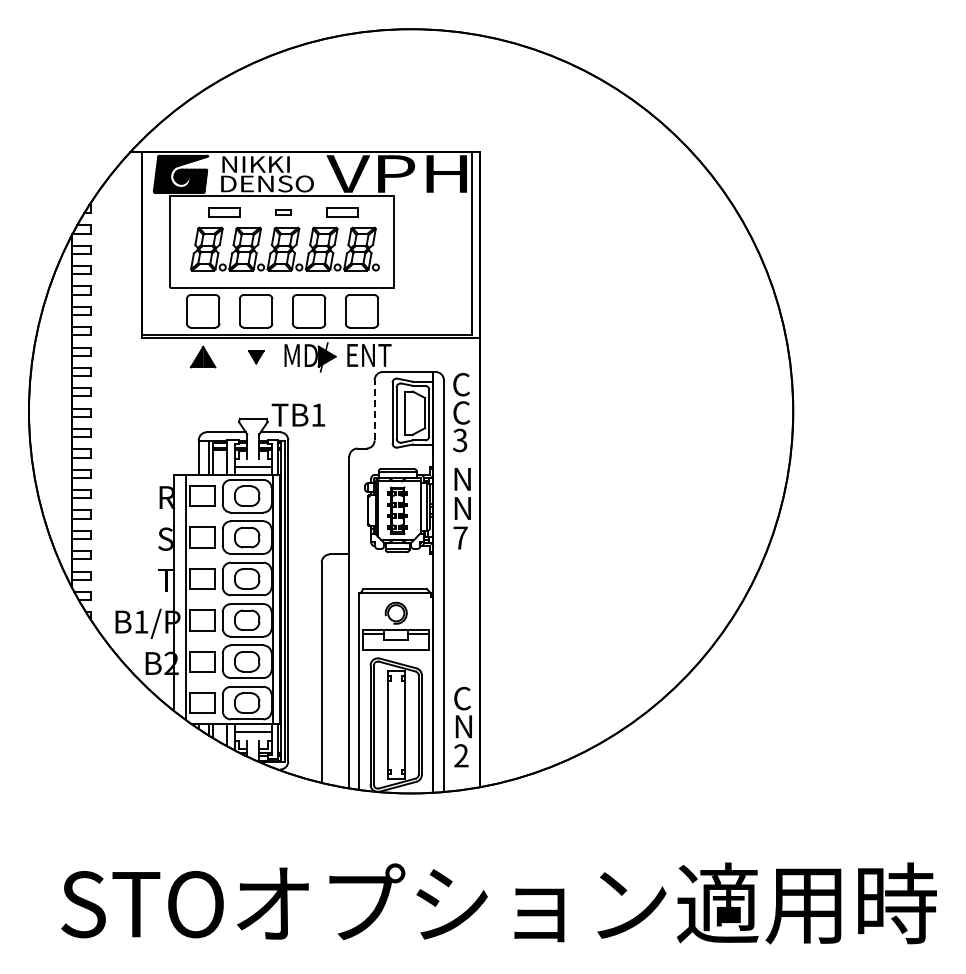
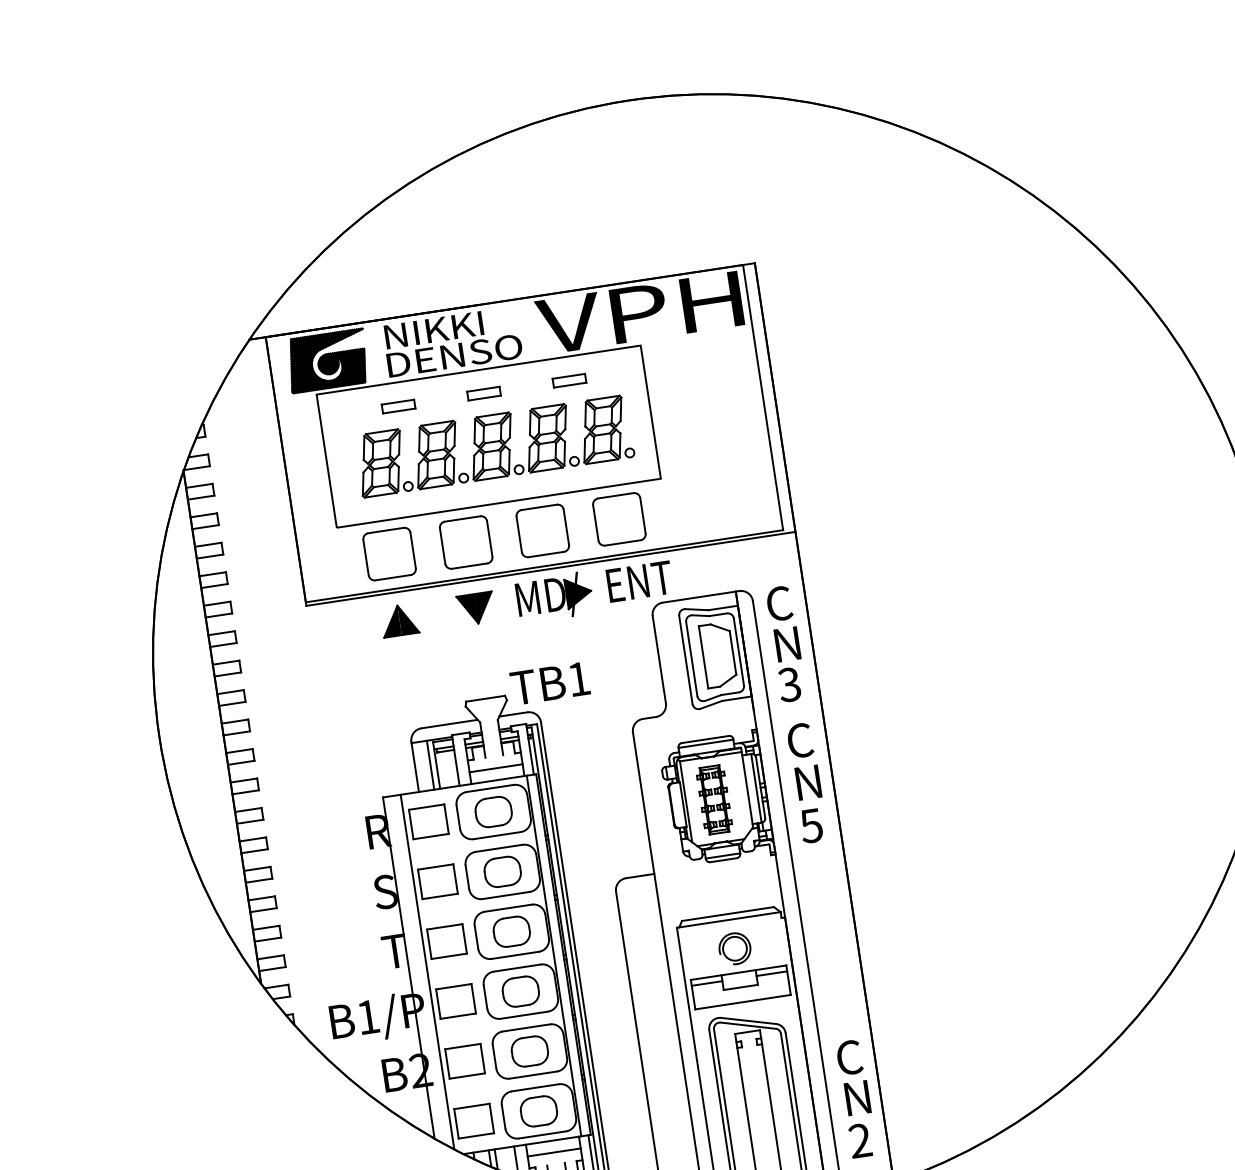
part: (224, 212) -> (398, 406), size x0.71
part: (283, 212) -> (484, 393), size x1.43
part: (342, 212) -> (569, 380), size x0.71
part: (256, 357) -> (476, 609), size x1.67
line: (374, 409) -> (658, 658), dashed -> solid
text: (461, 412) -> (785, 644), C -> N
text: (461, 479) -> (800, 740), N -> C
text: (460, 537) -> (811, 825), 7 -> 5

